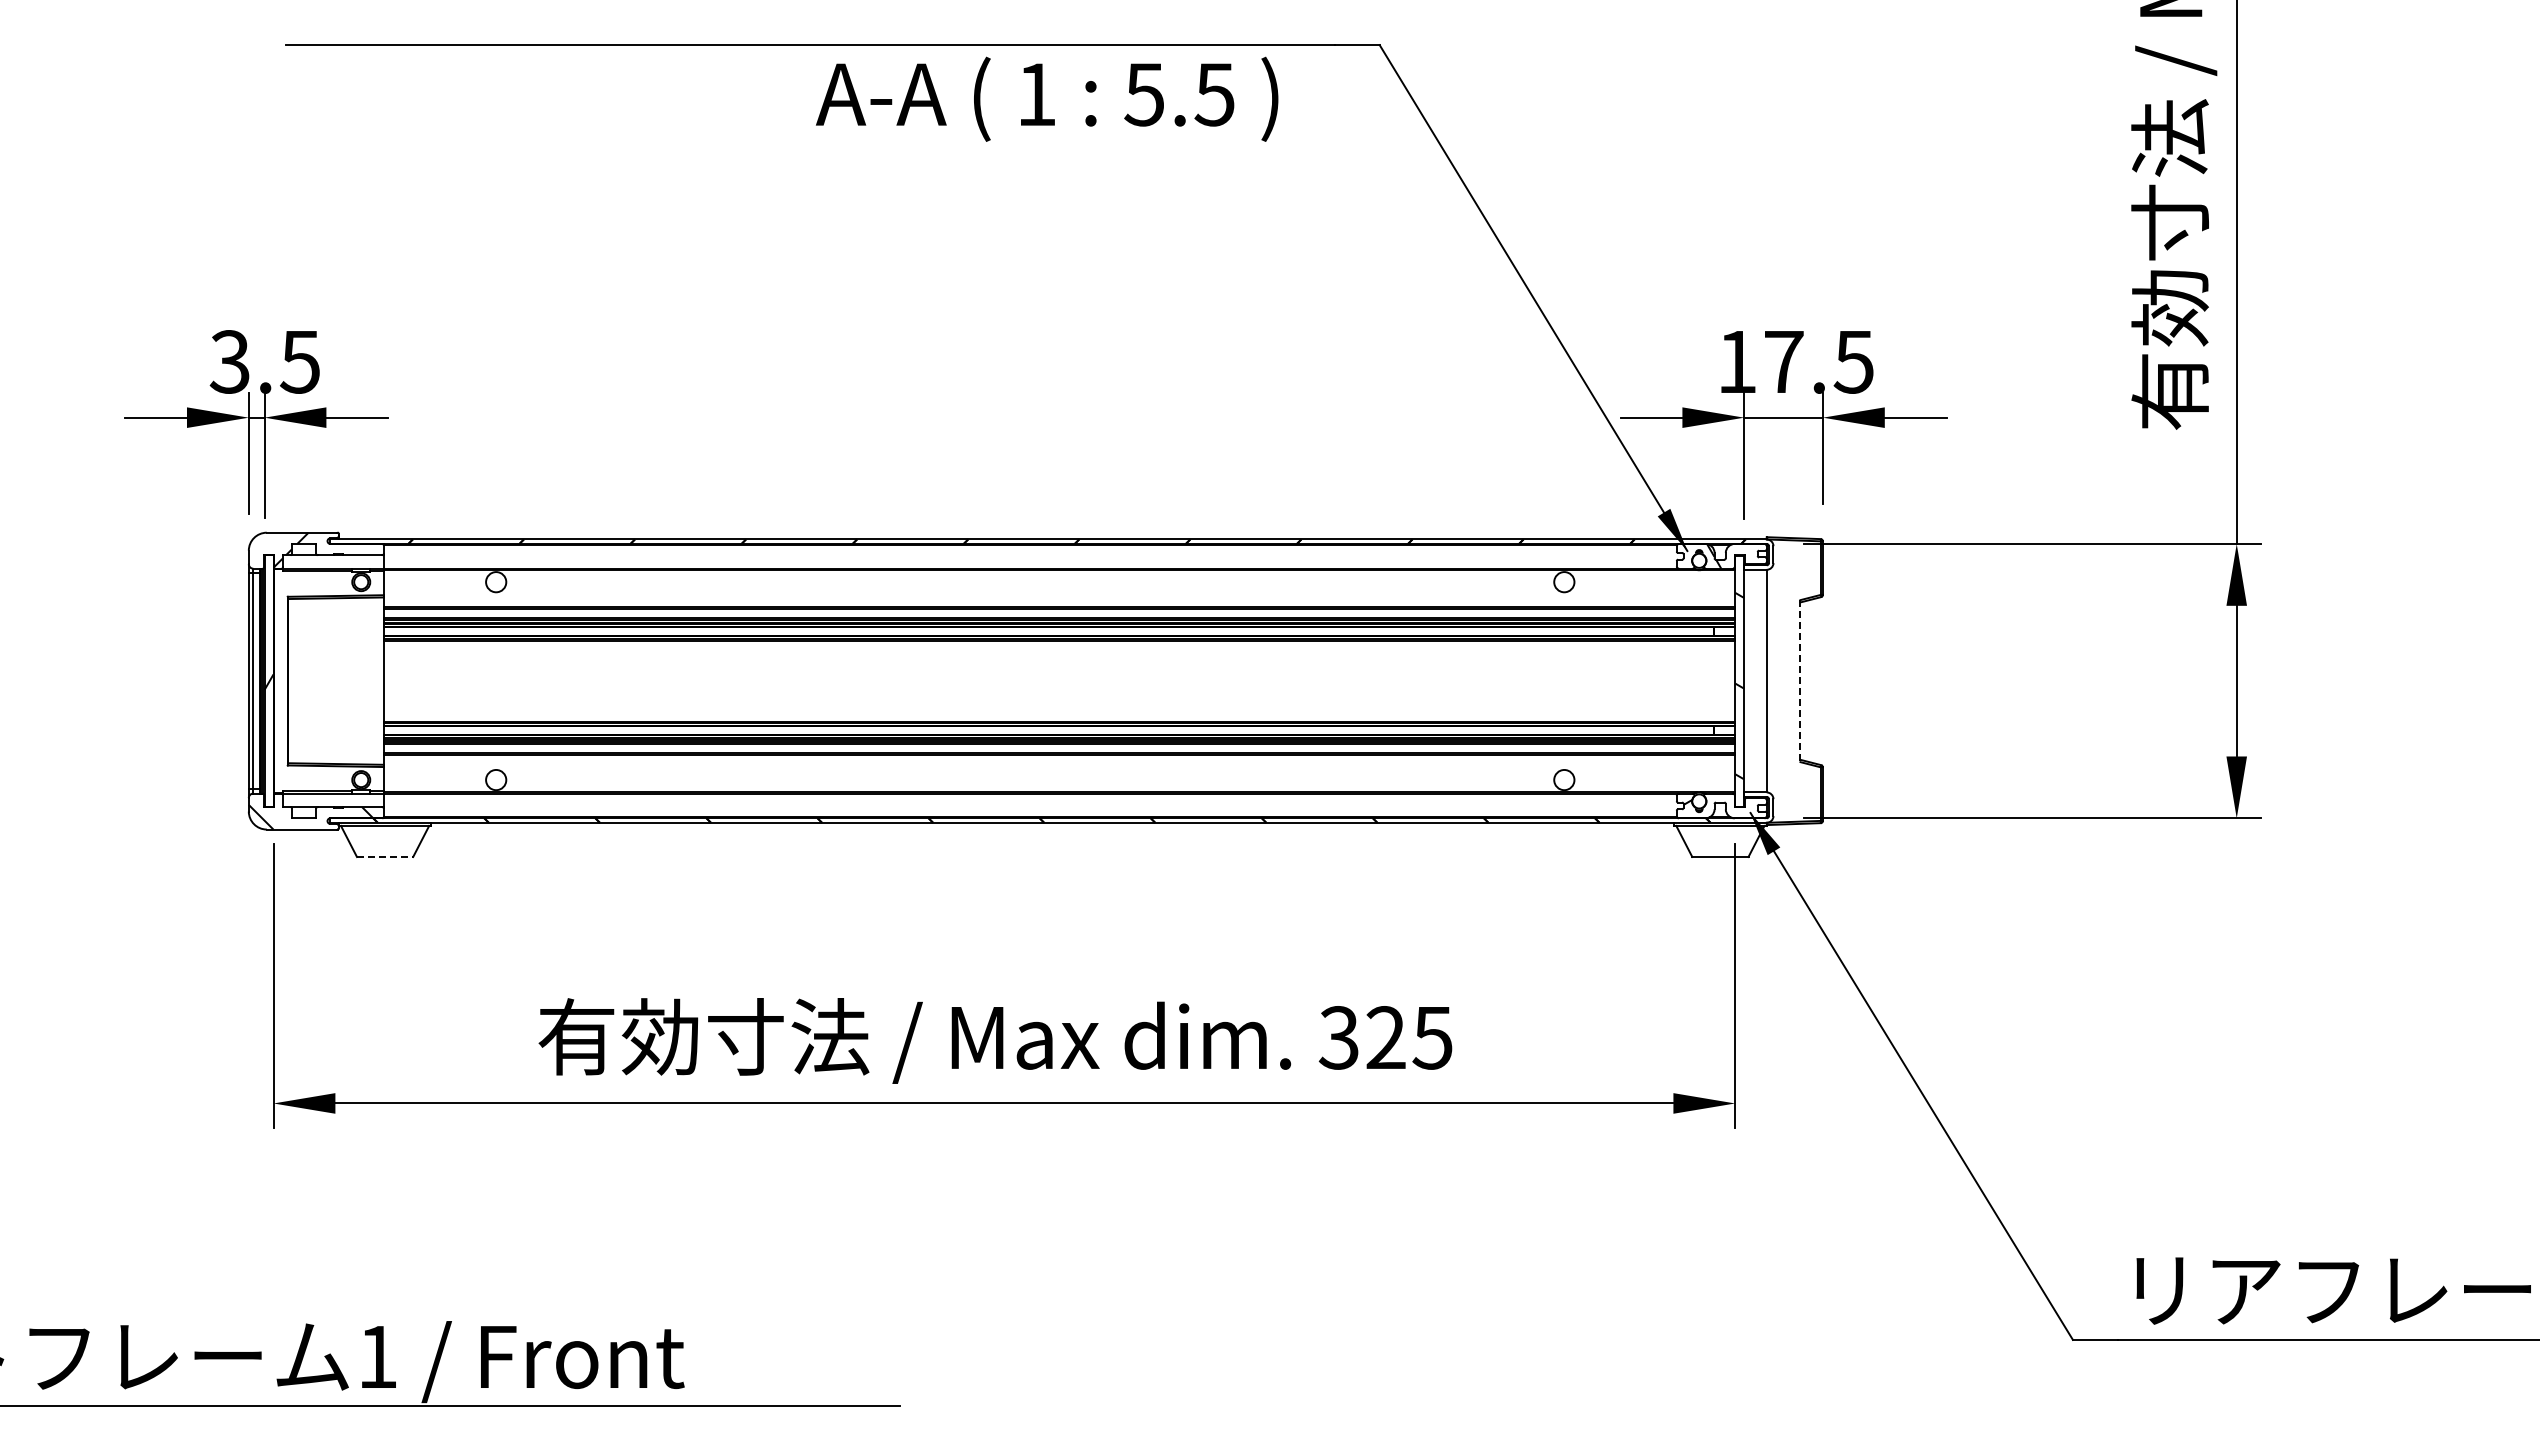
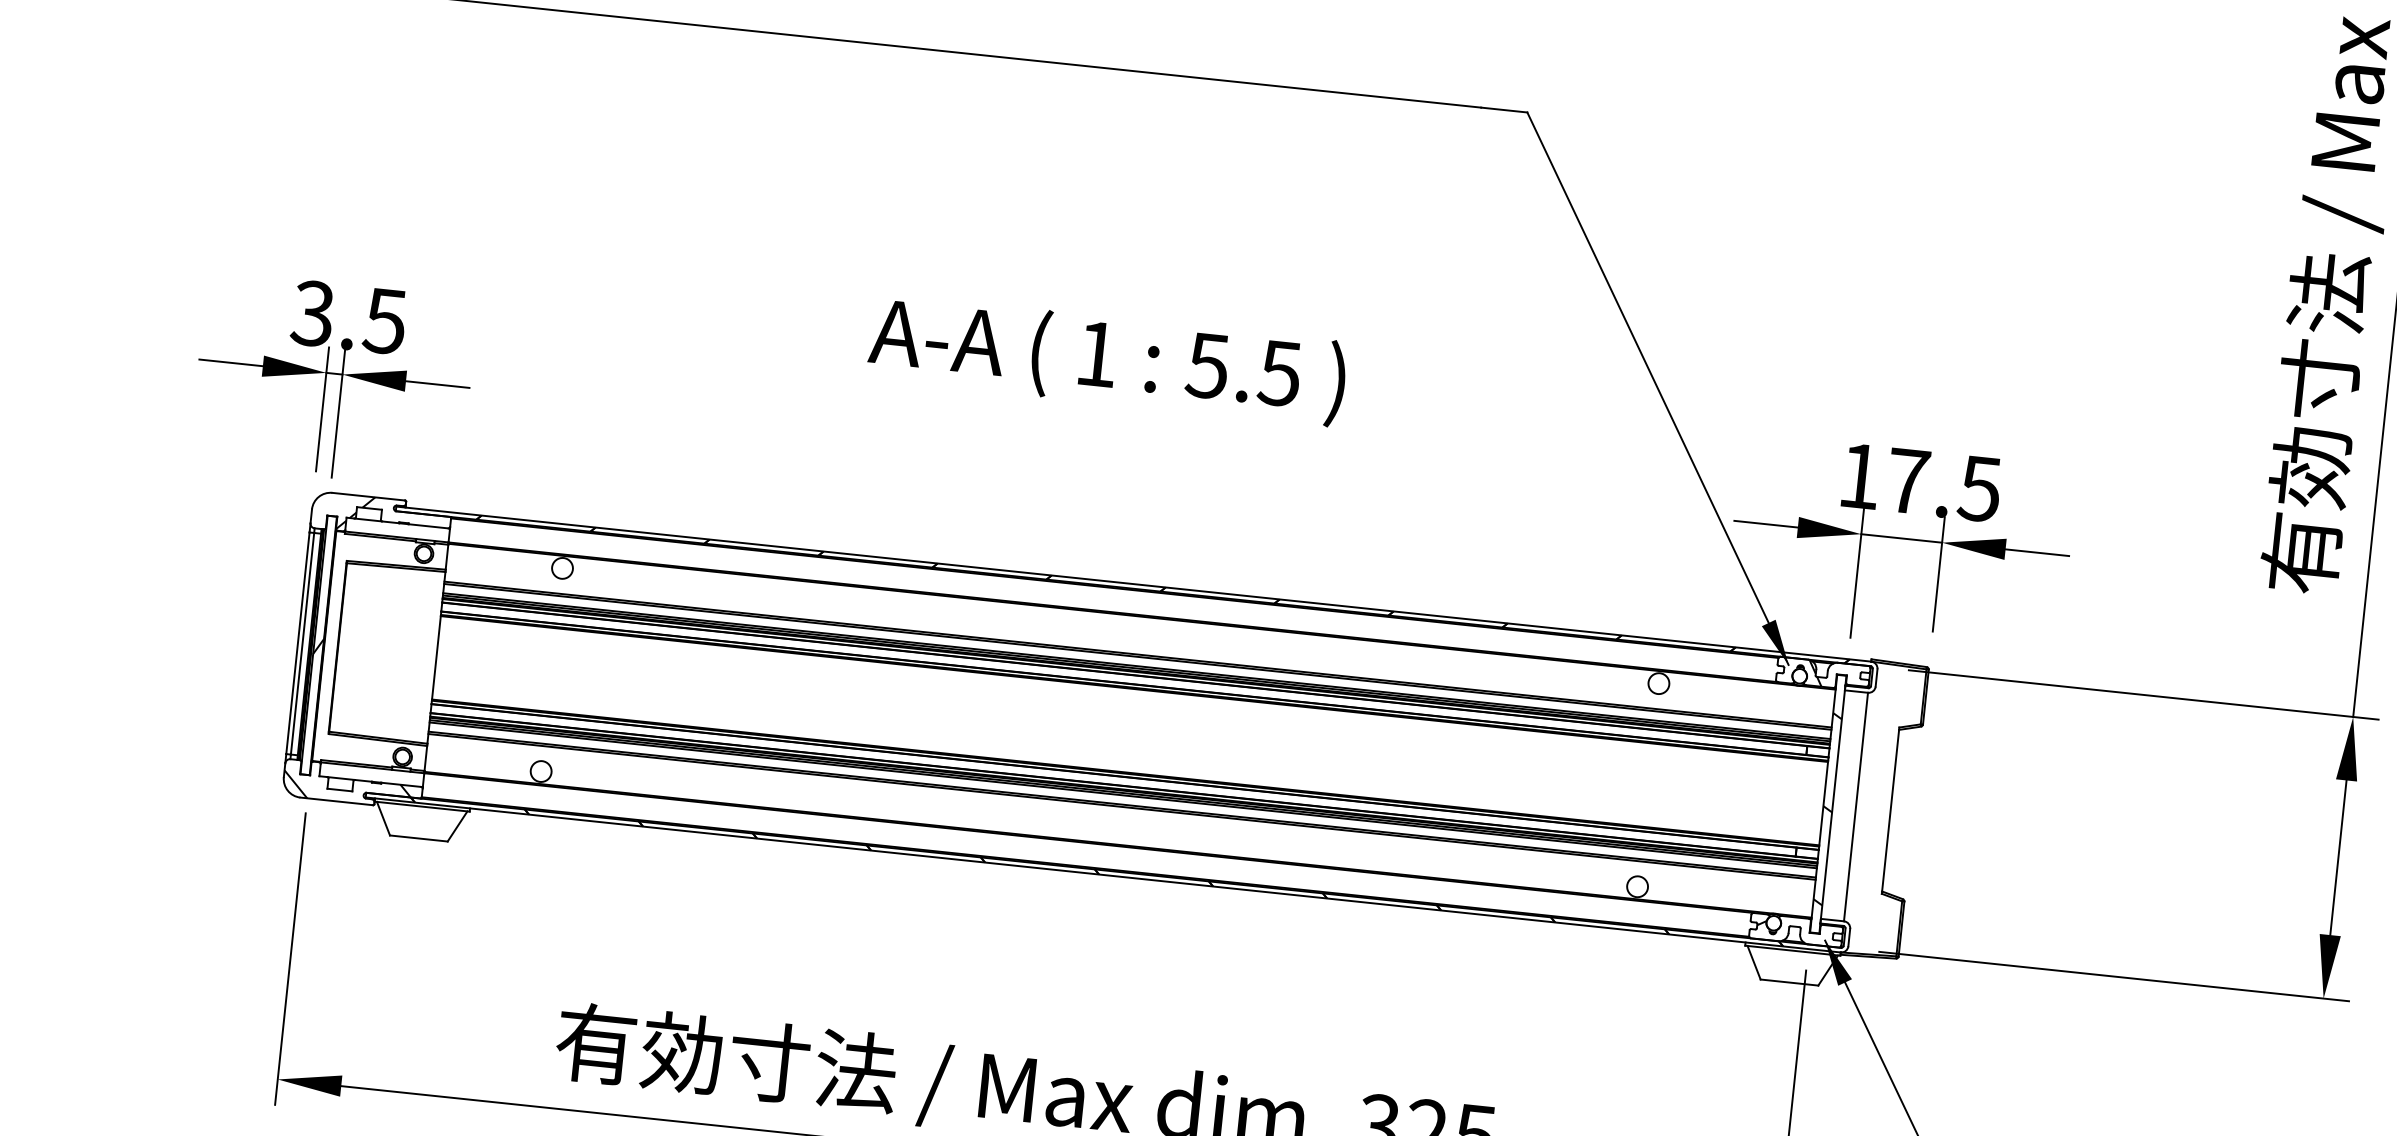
text: (1047, 98) -> (1107, 359), moved
line: (1800, 681) -> (1890, 811), dashed -> solid
line: (385, 856) -> (419, 838), dashed -> solid

